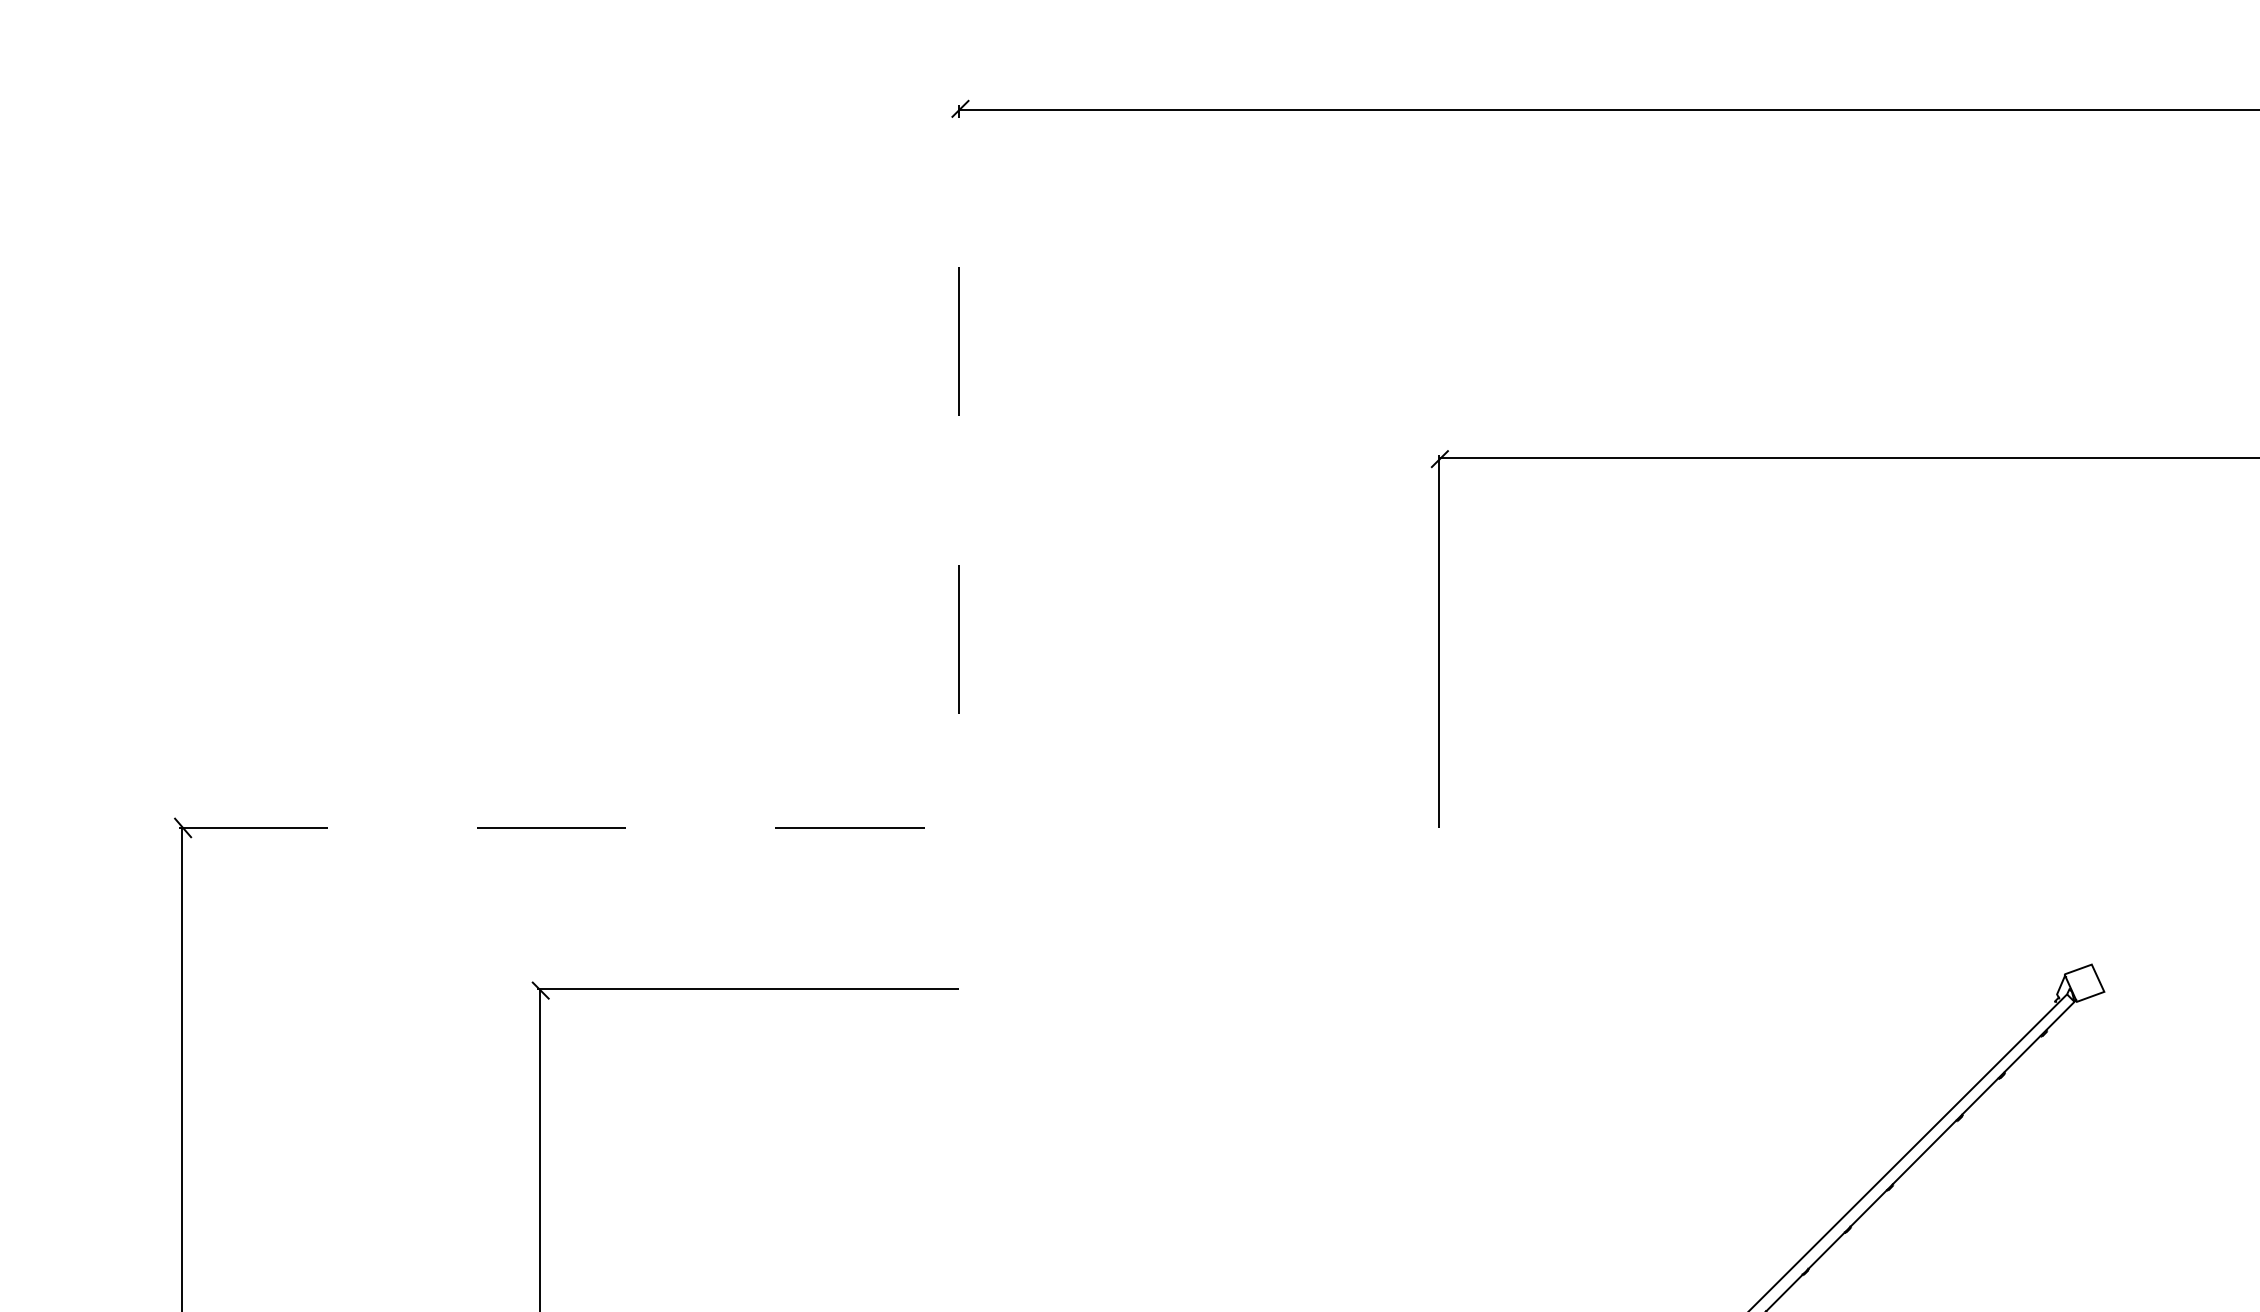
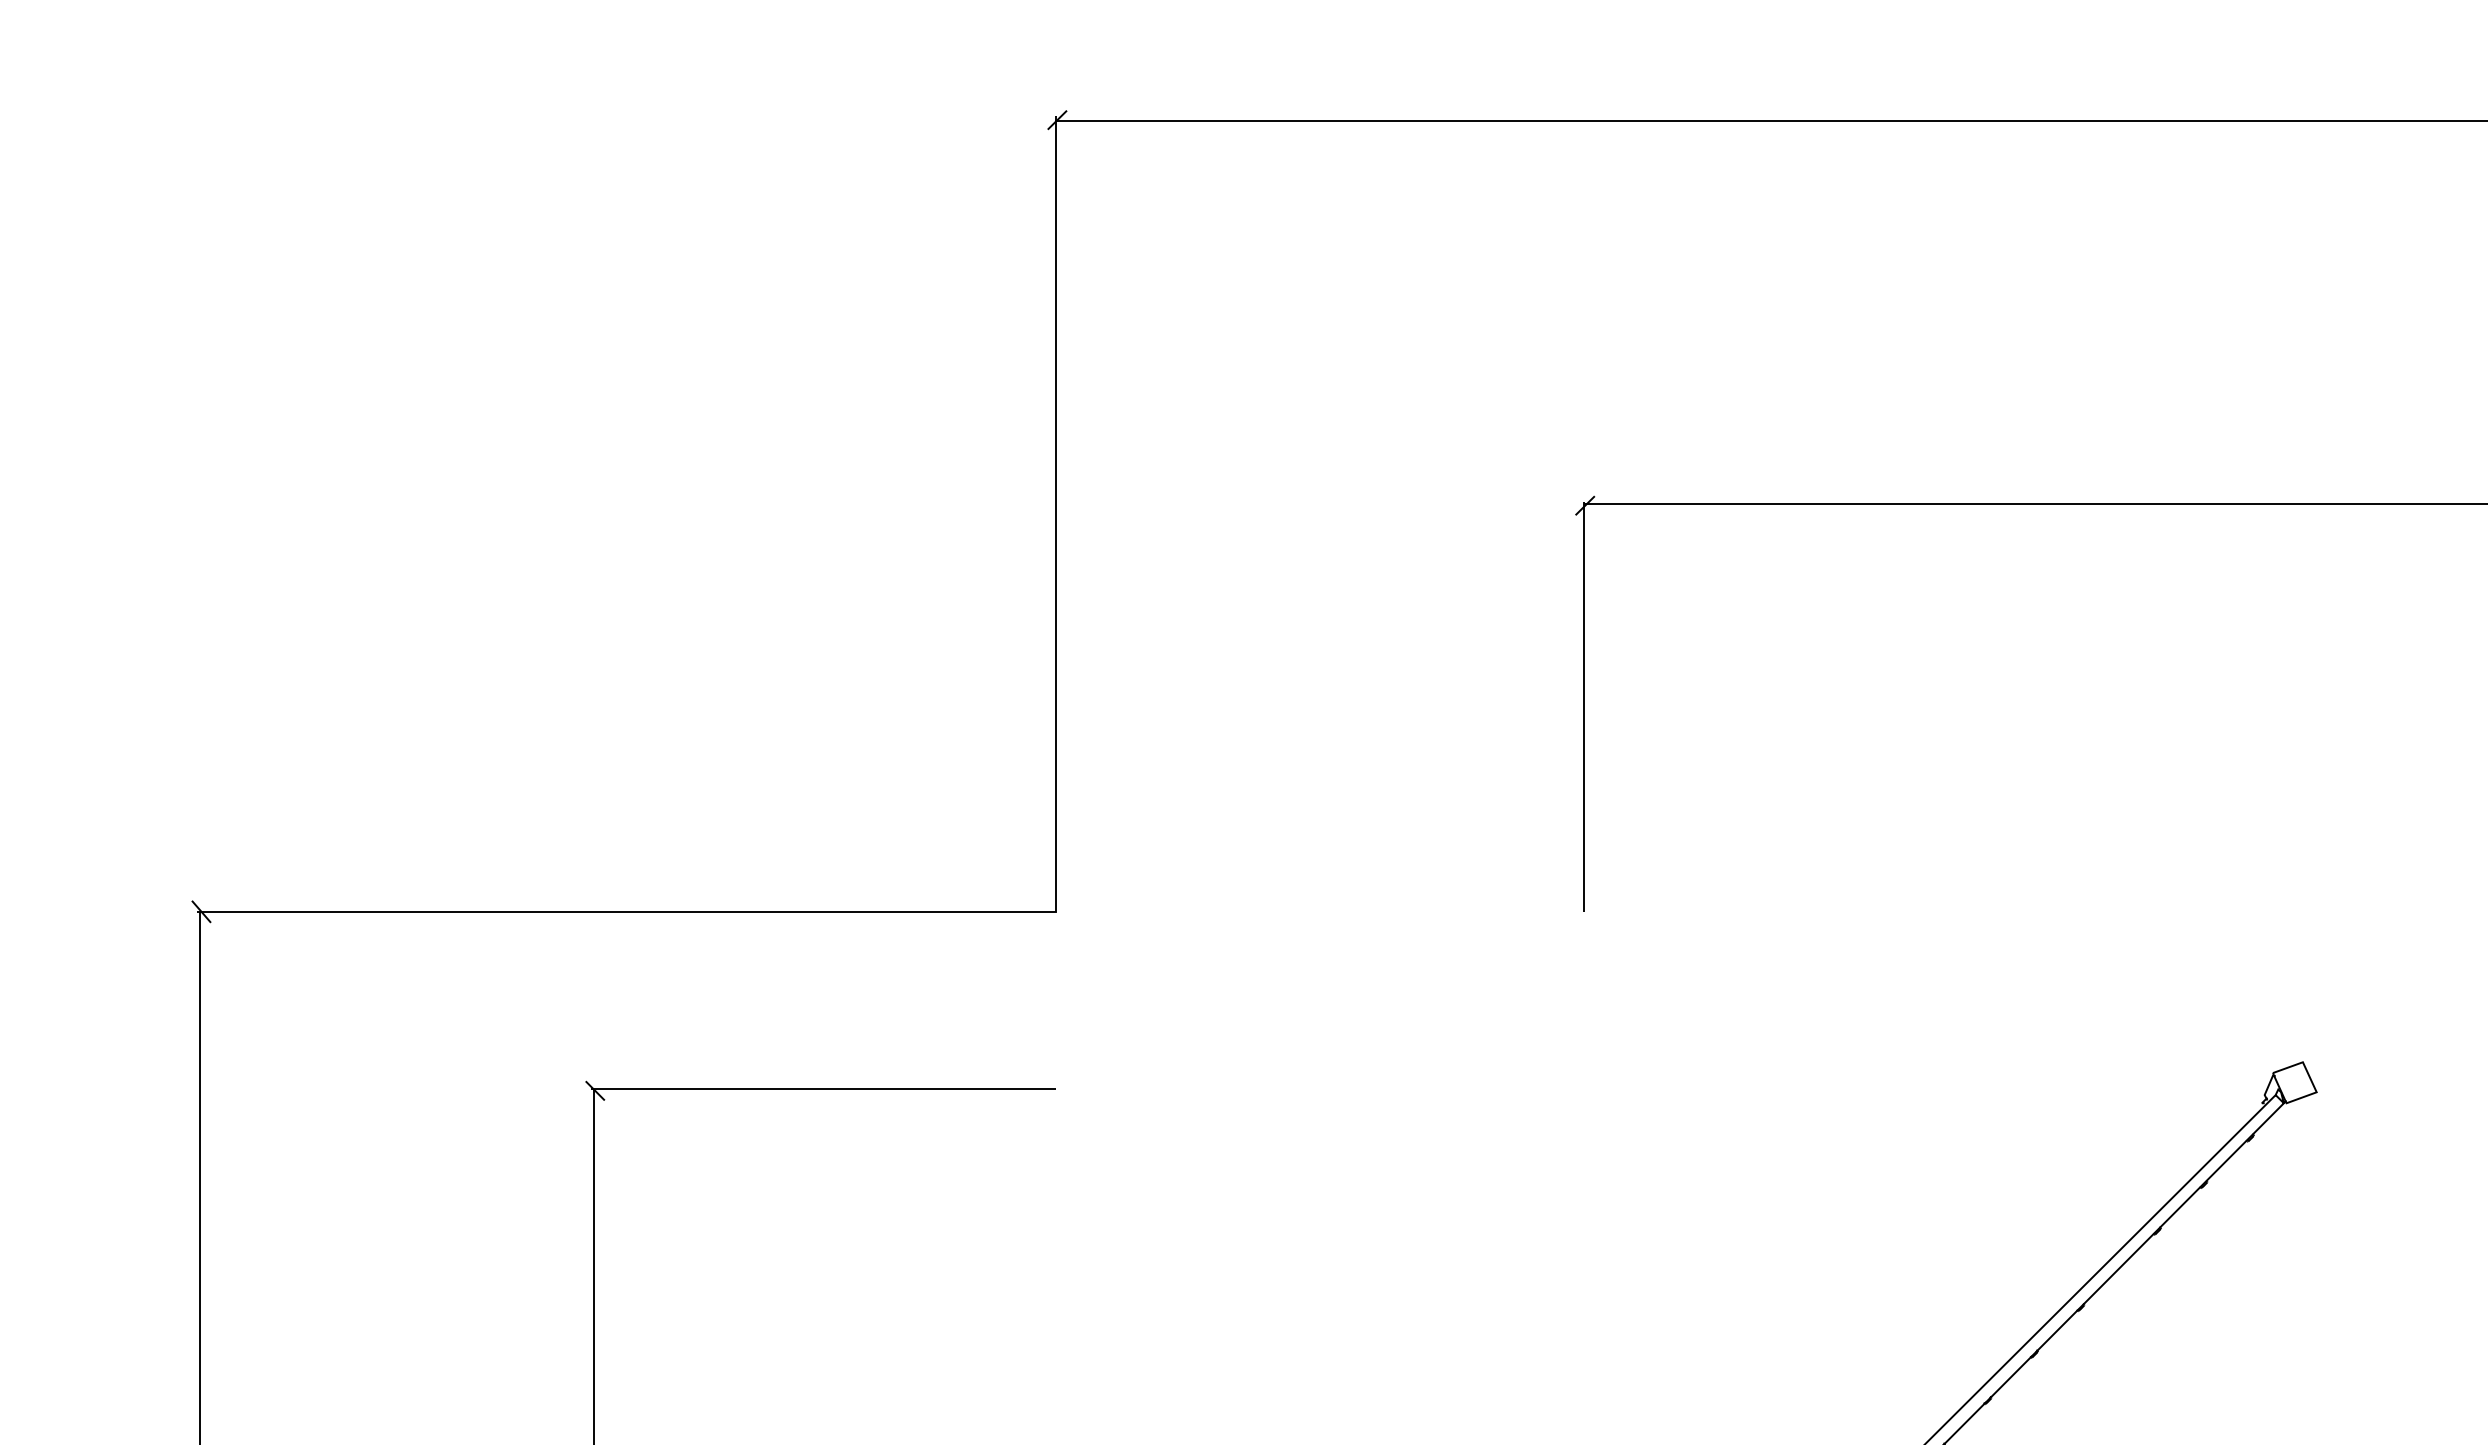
line: (930, 827) -> (1024, 911), dashed -> solid

